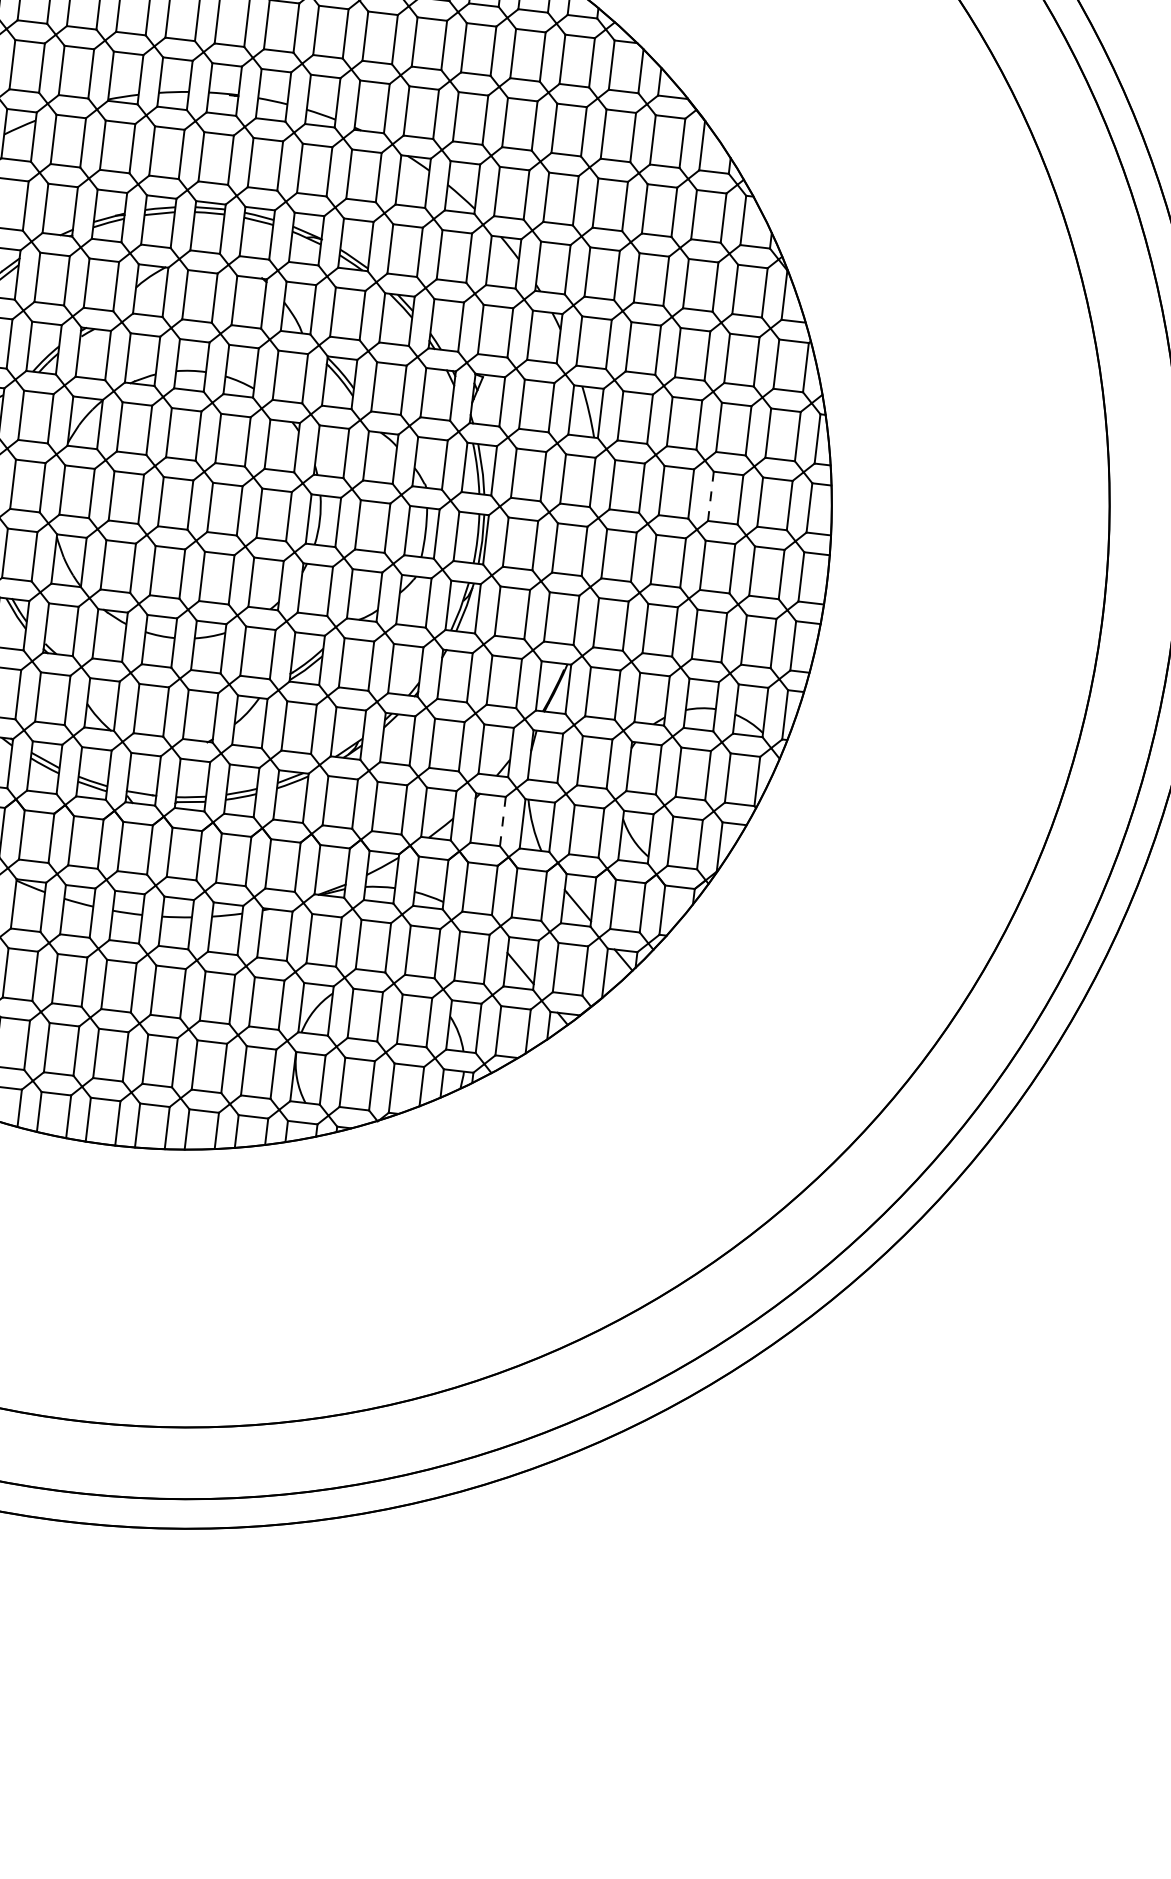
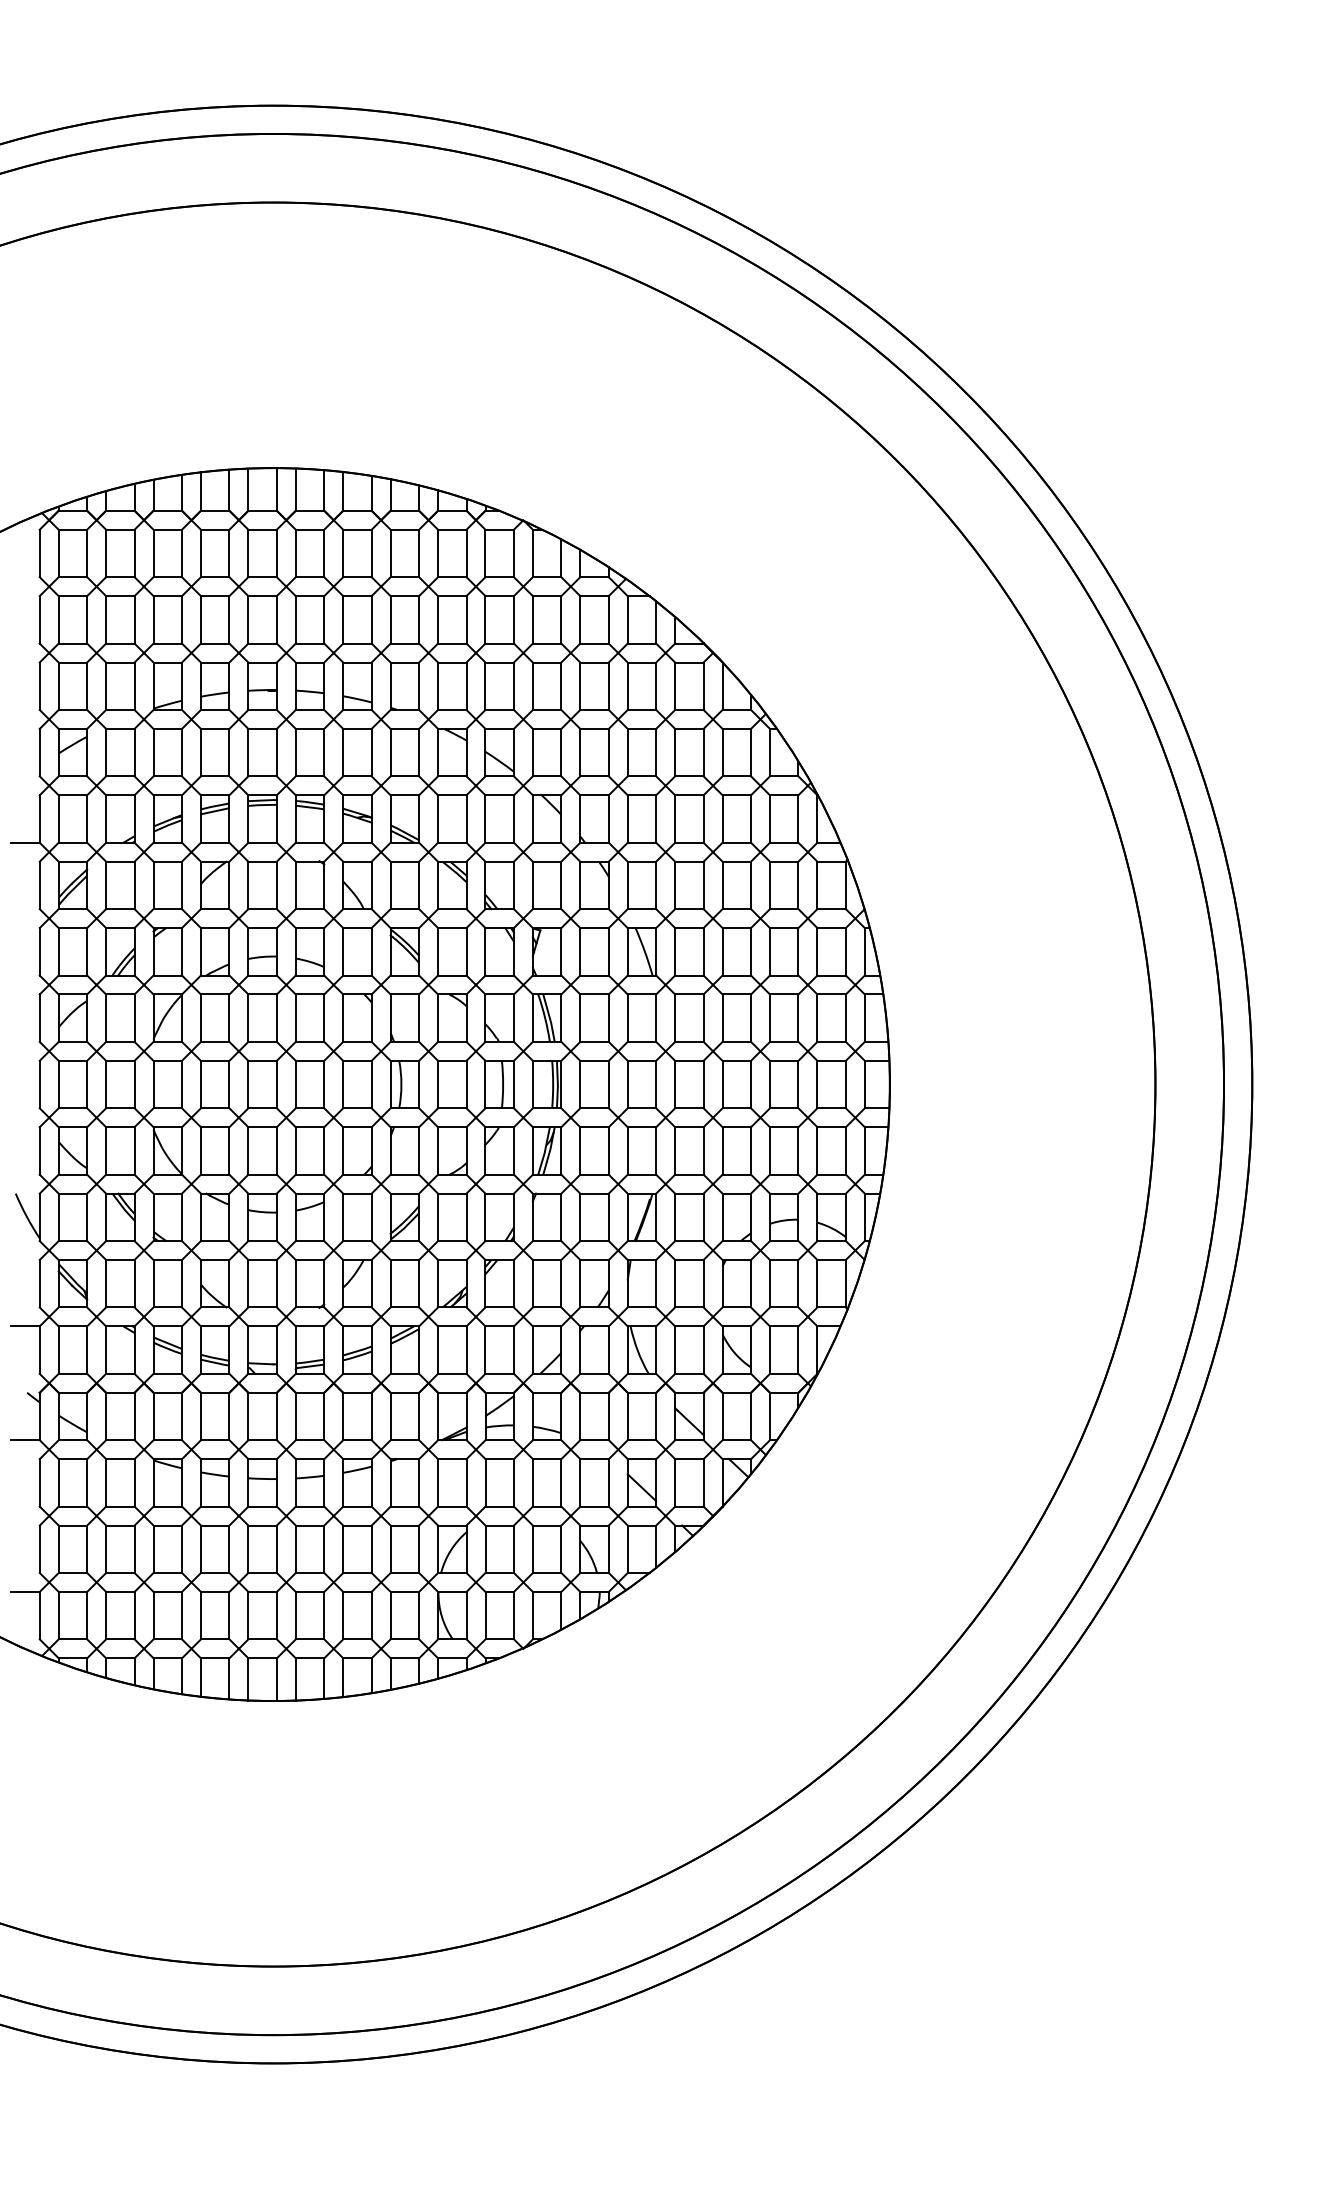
line: (711, 496) -> (770, 1018), dashed -> solid
line: (502, 821) -> (608, 1350), dashed -> solid

